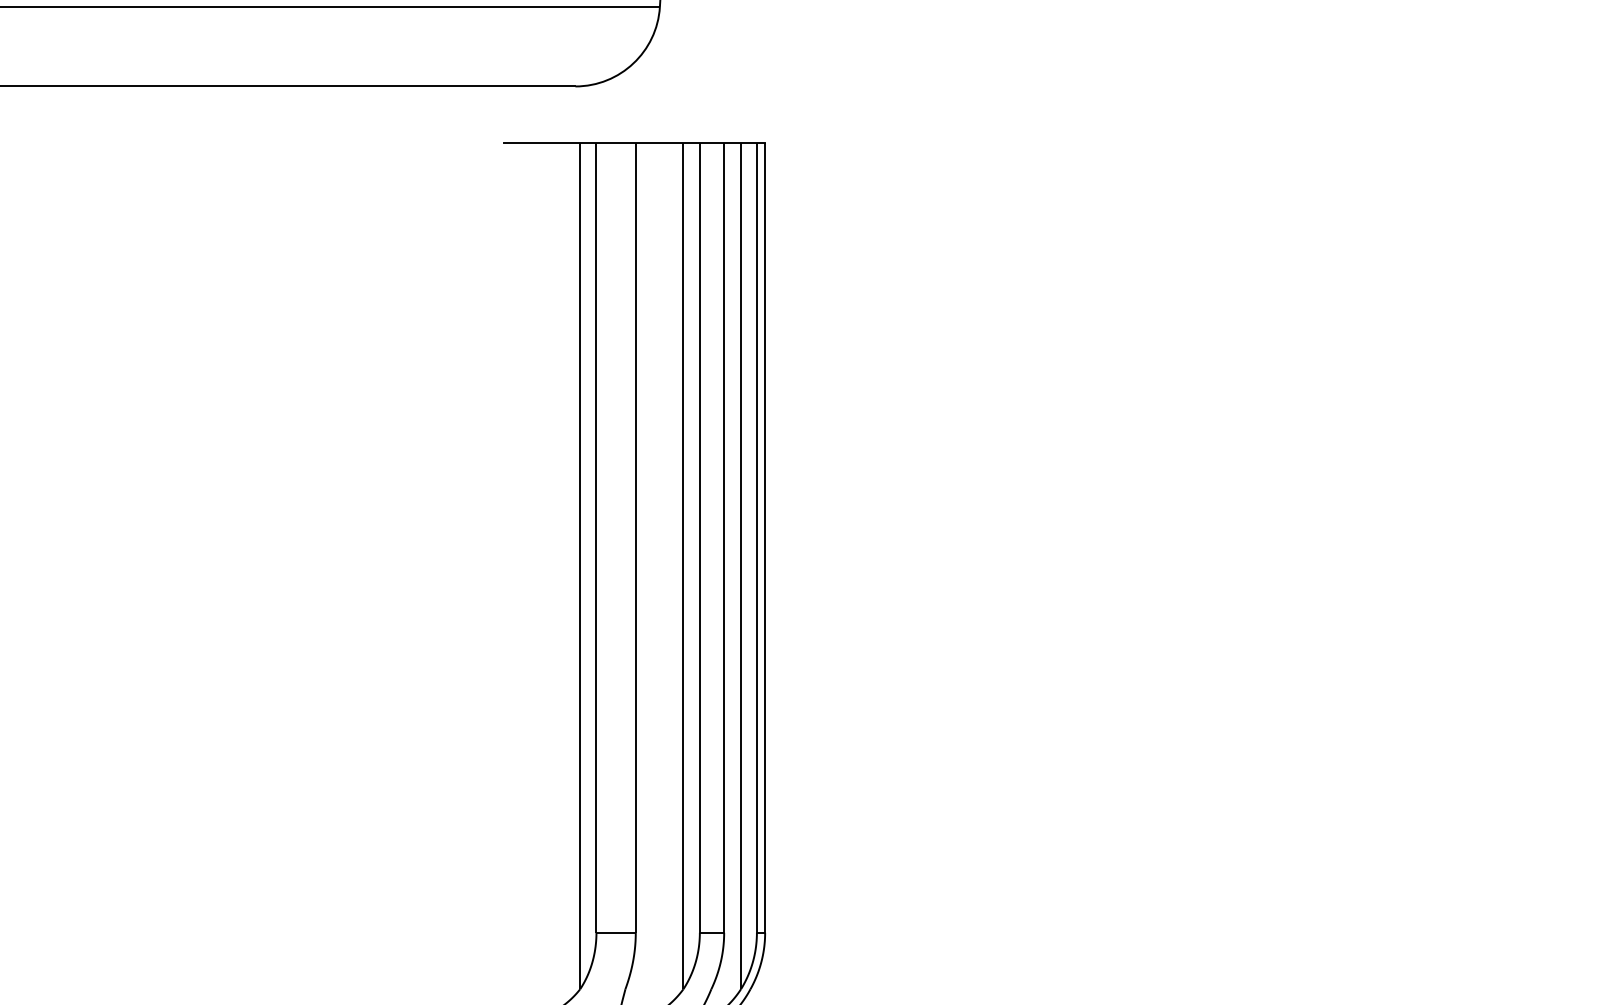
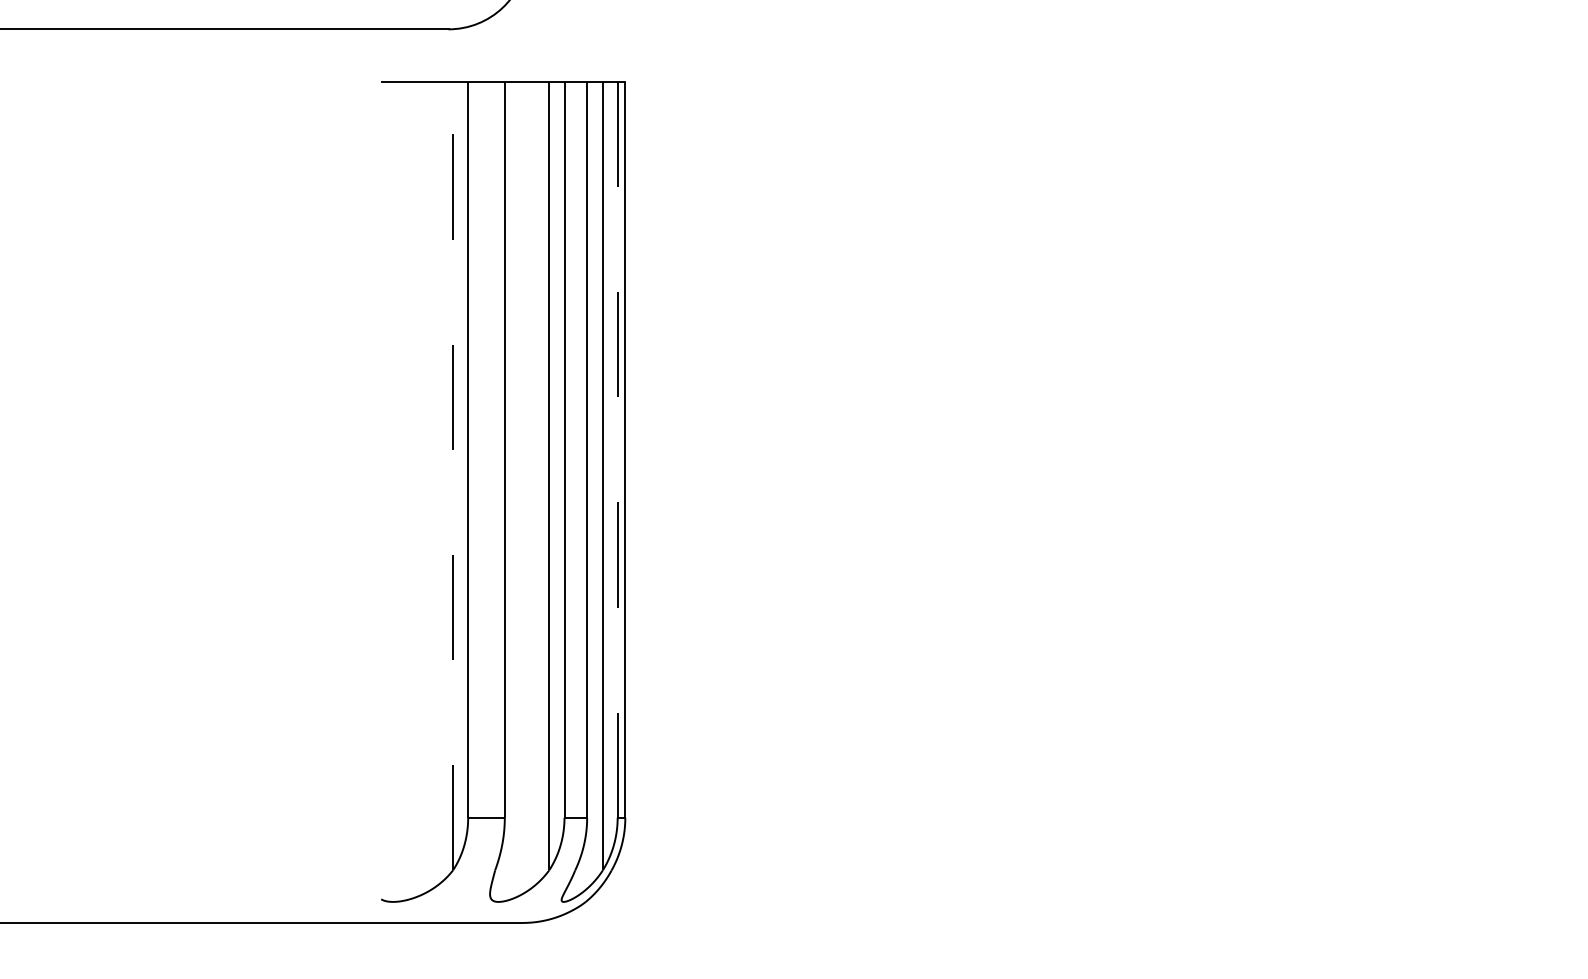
line: (756, 537) -> (617, 449), solid -> dashed
line: (580, 565) -> (453, 475), solid -> dashed

